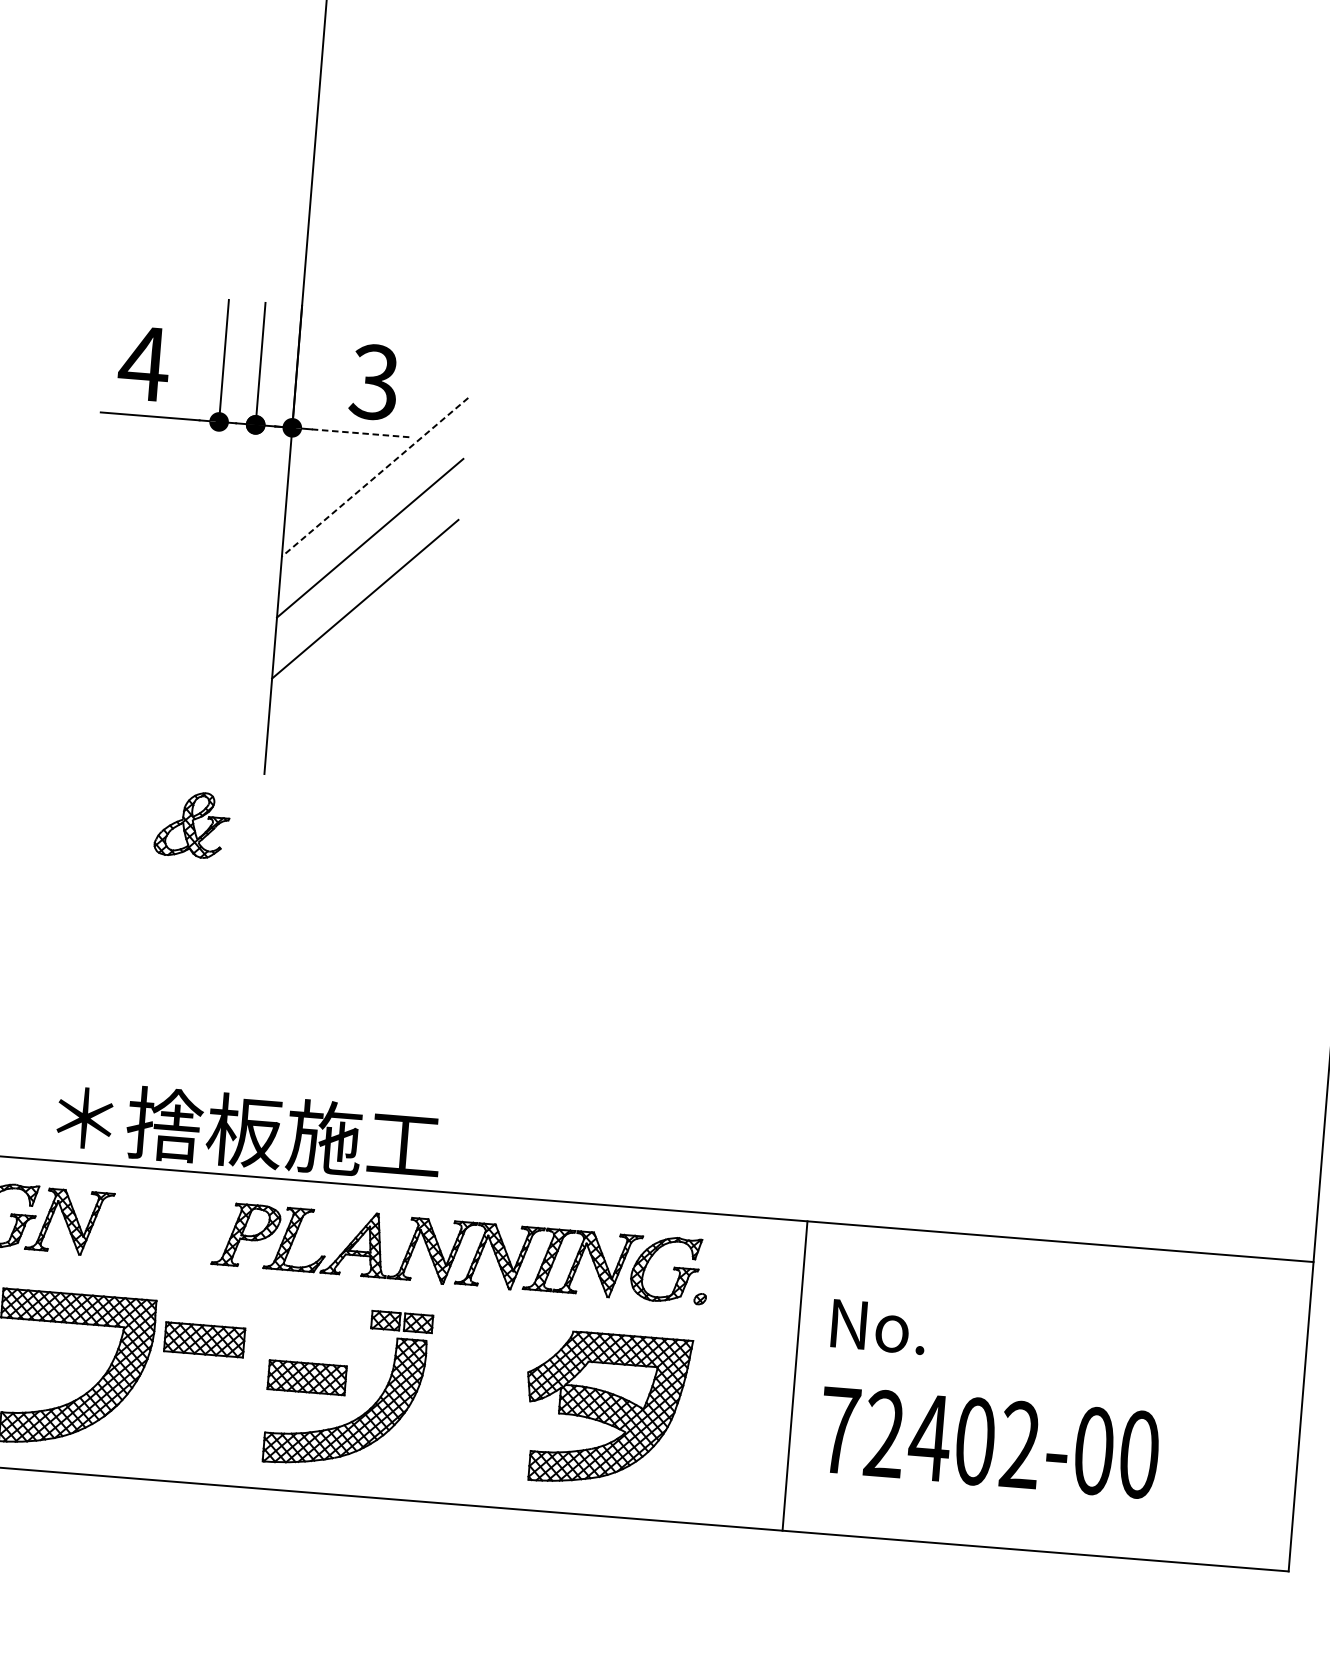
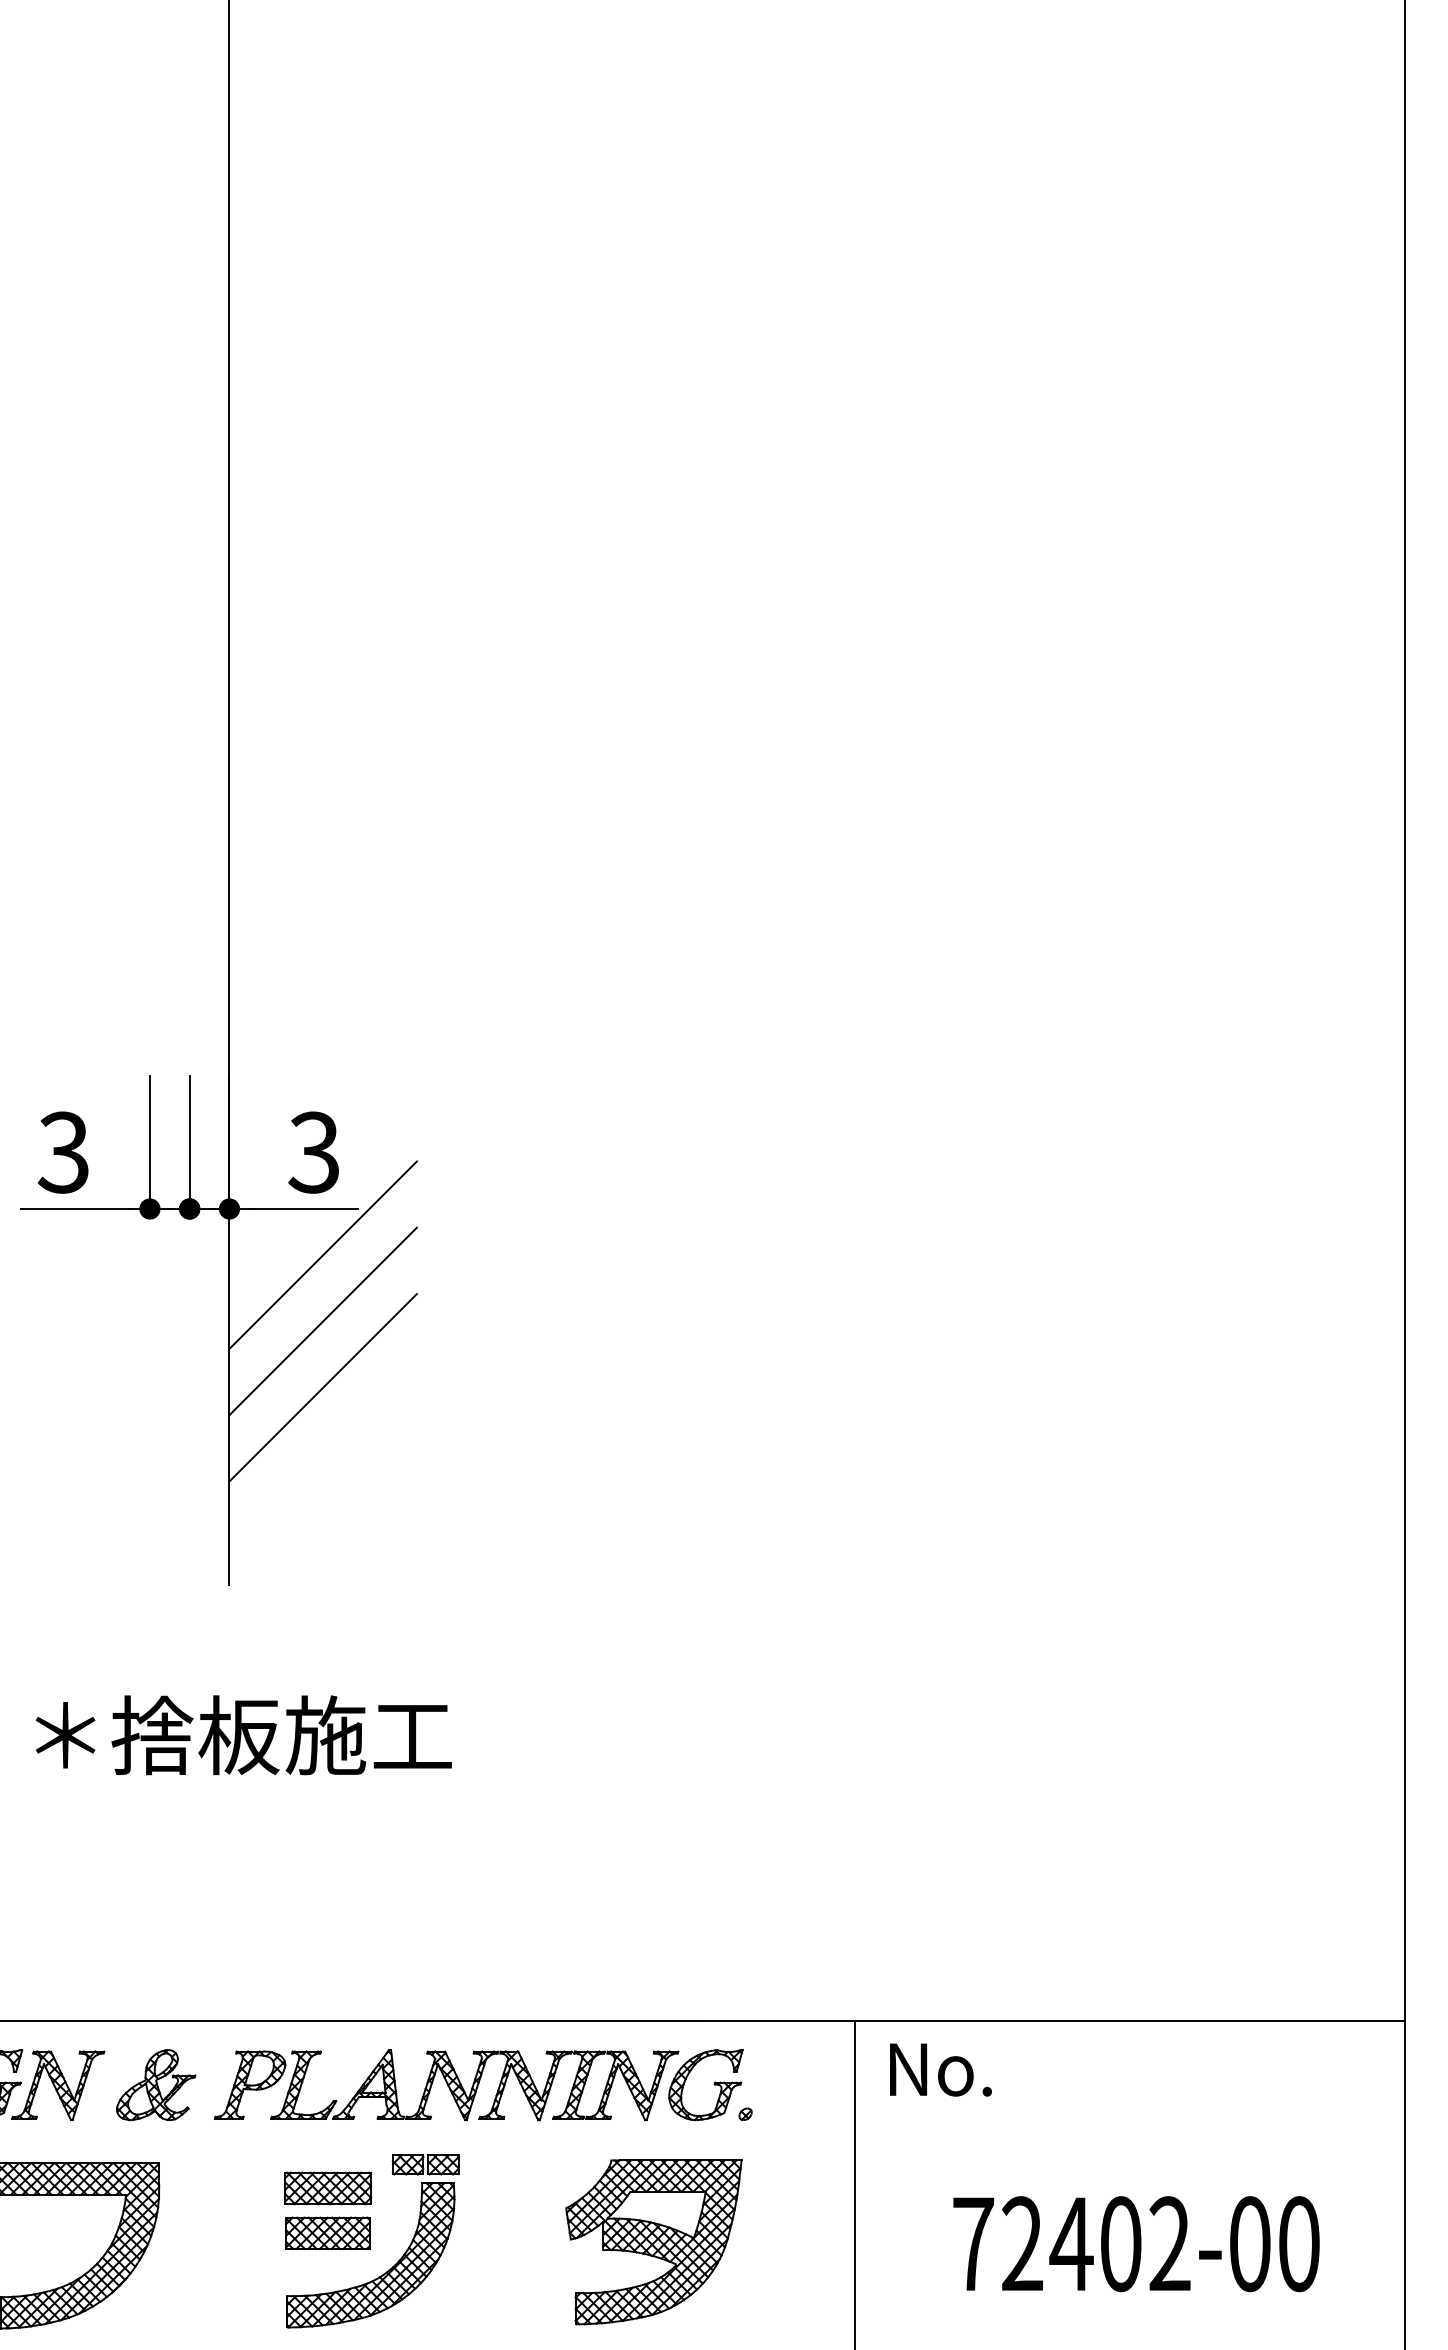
text: (143, 363) -> (63, 1152), 4 -> 3
line: (361, 432) -> (304, 1208), dashed -> solid
line: (375, 477) -> (323, 1255), dashed -> solid
part: (192, 825) -> (156, 2085), moved
text: (248, 1131) -> (243, 1735), moved
text: (878, 1326) -> (940, 2069), moved
part: (205, 1340) -> (328, 2188), moved
text: (989, 1442) -> (1136, 2244), moved

